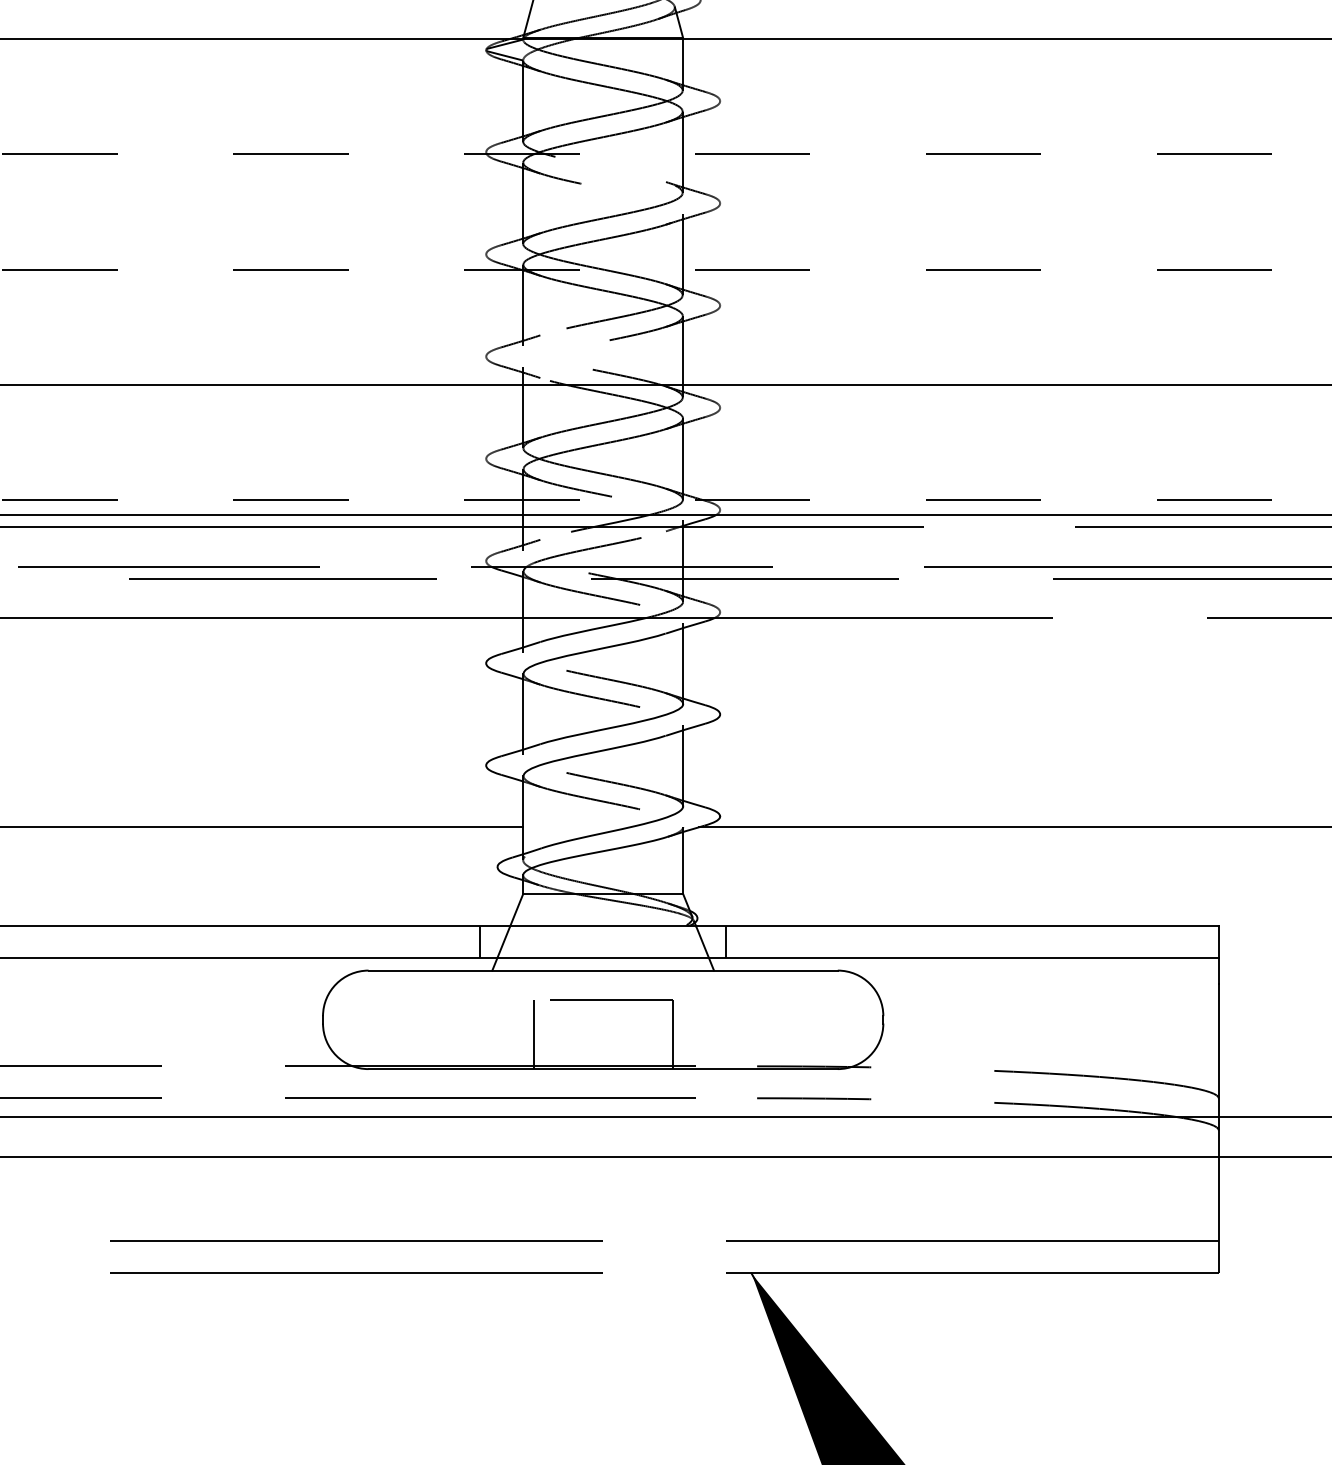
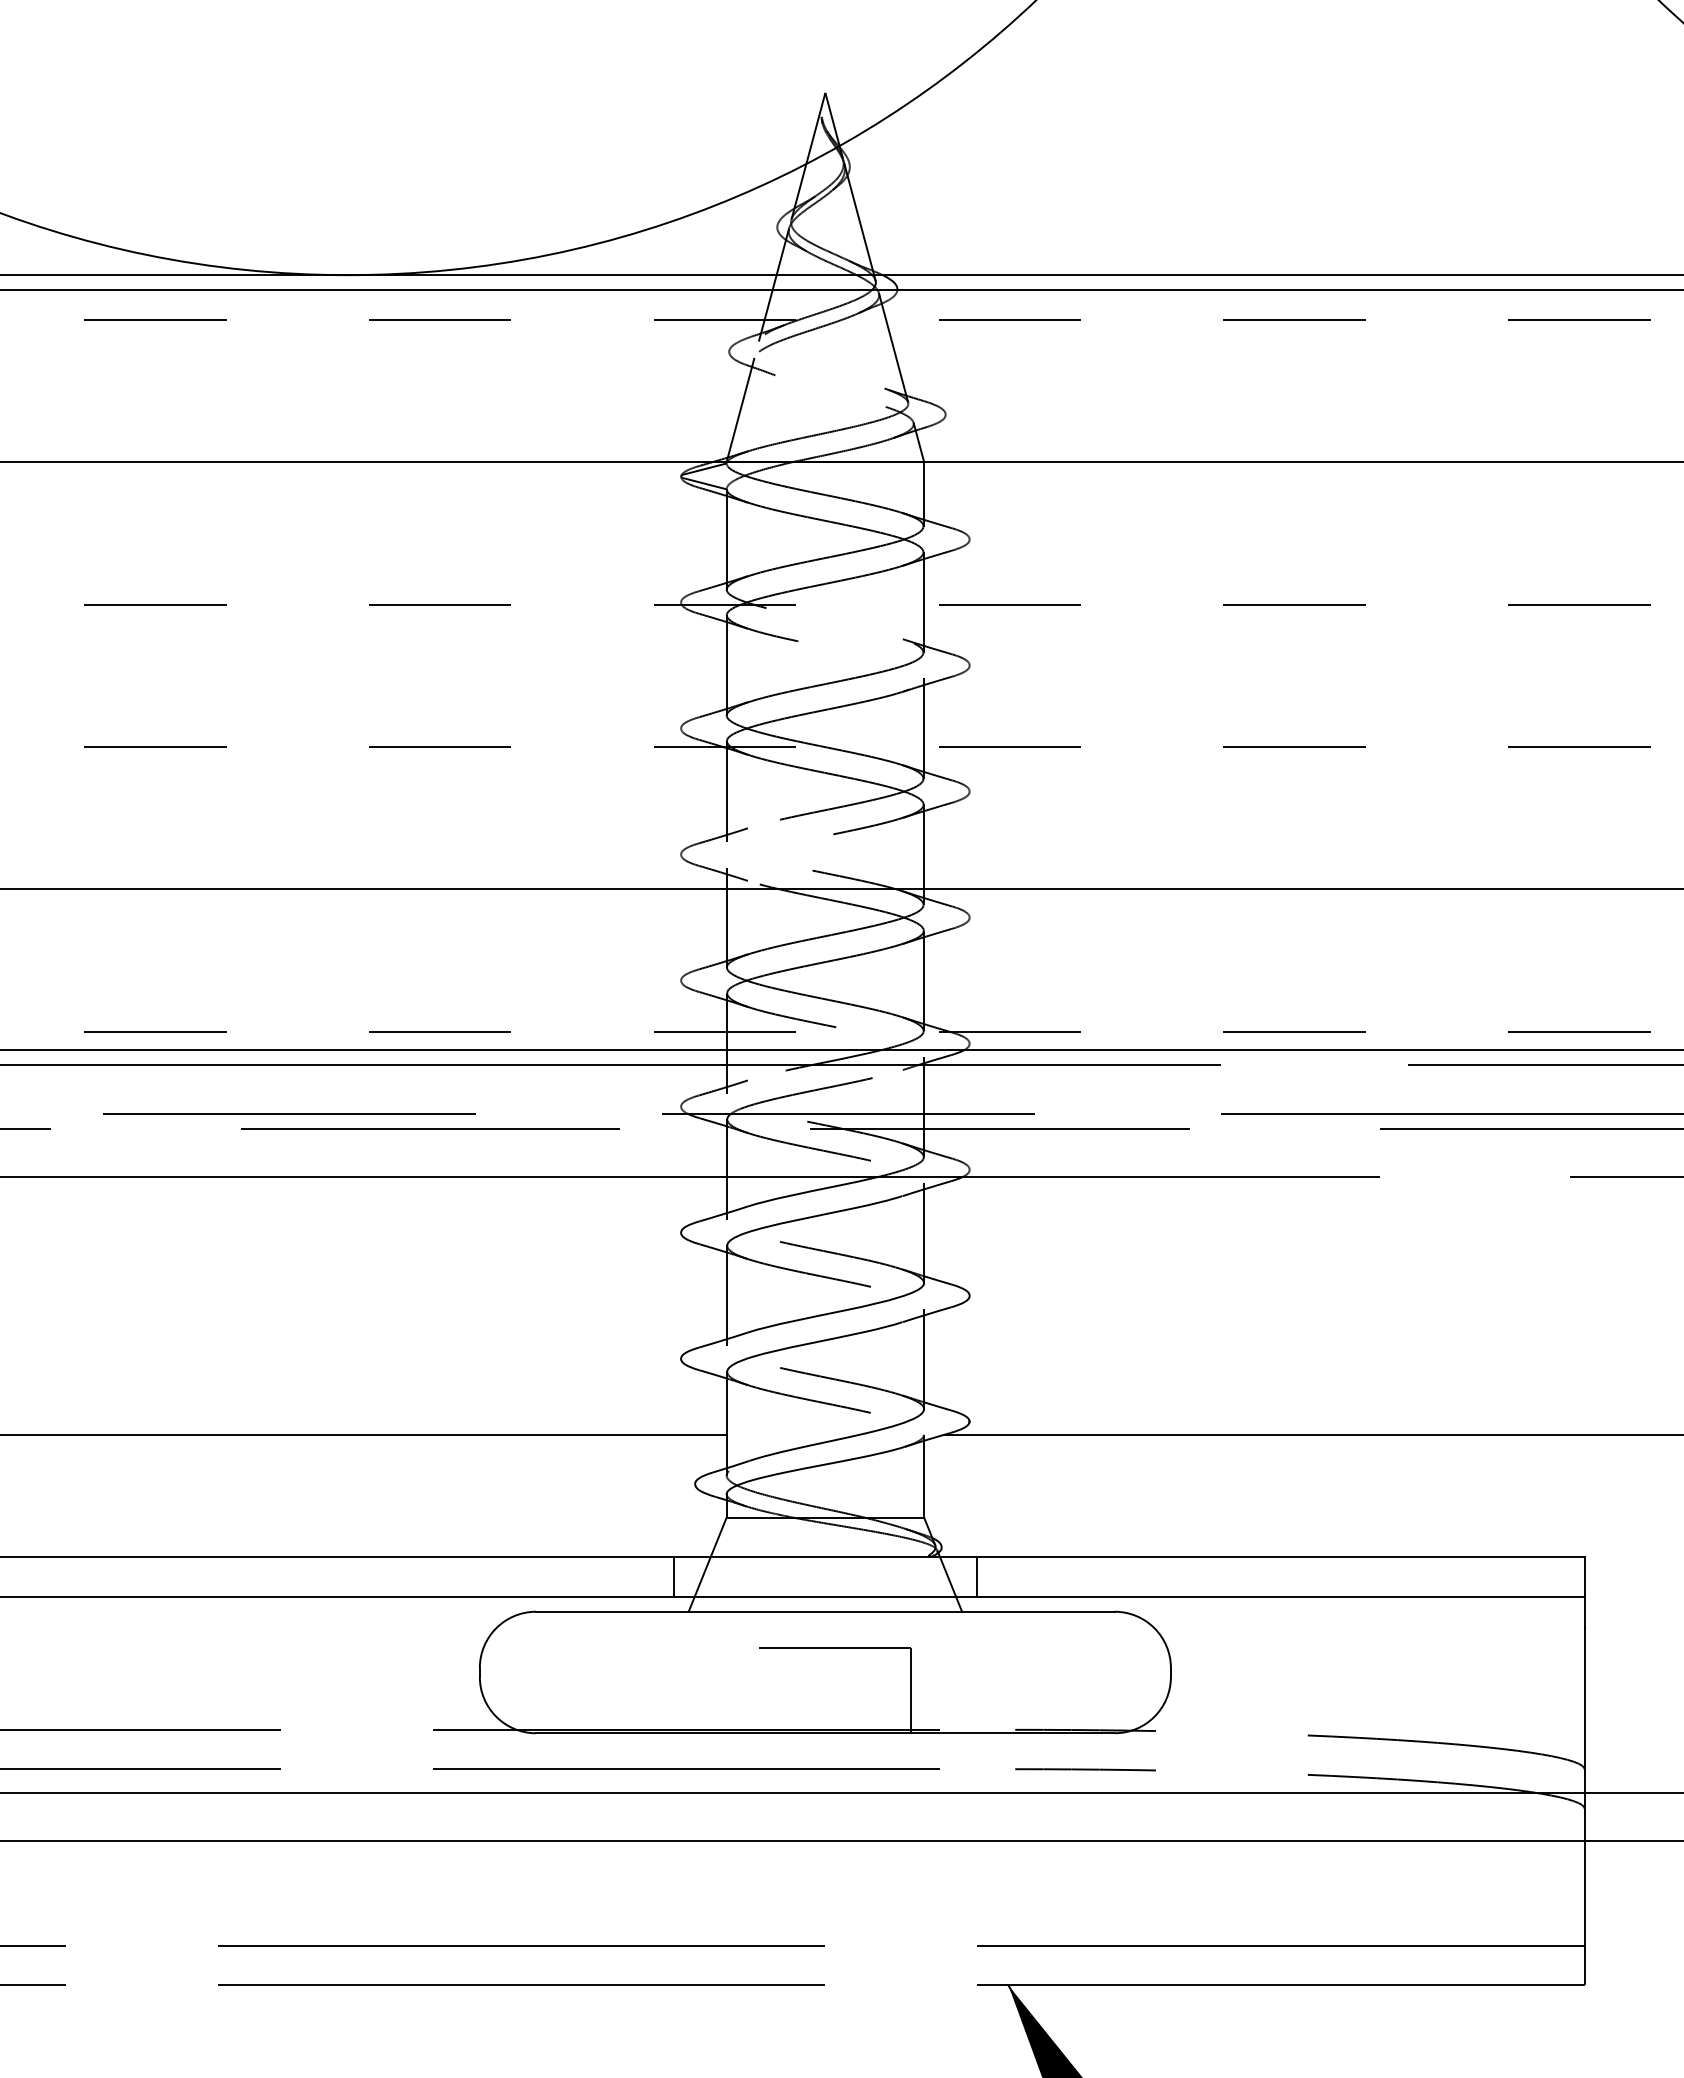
line: (533, 1034) -> (739, 1690), removed

